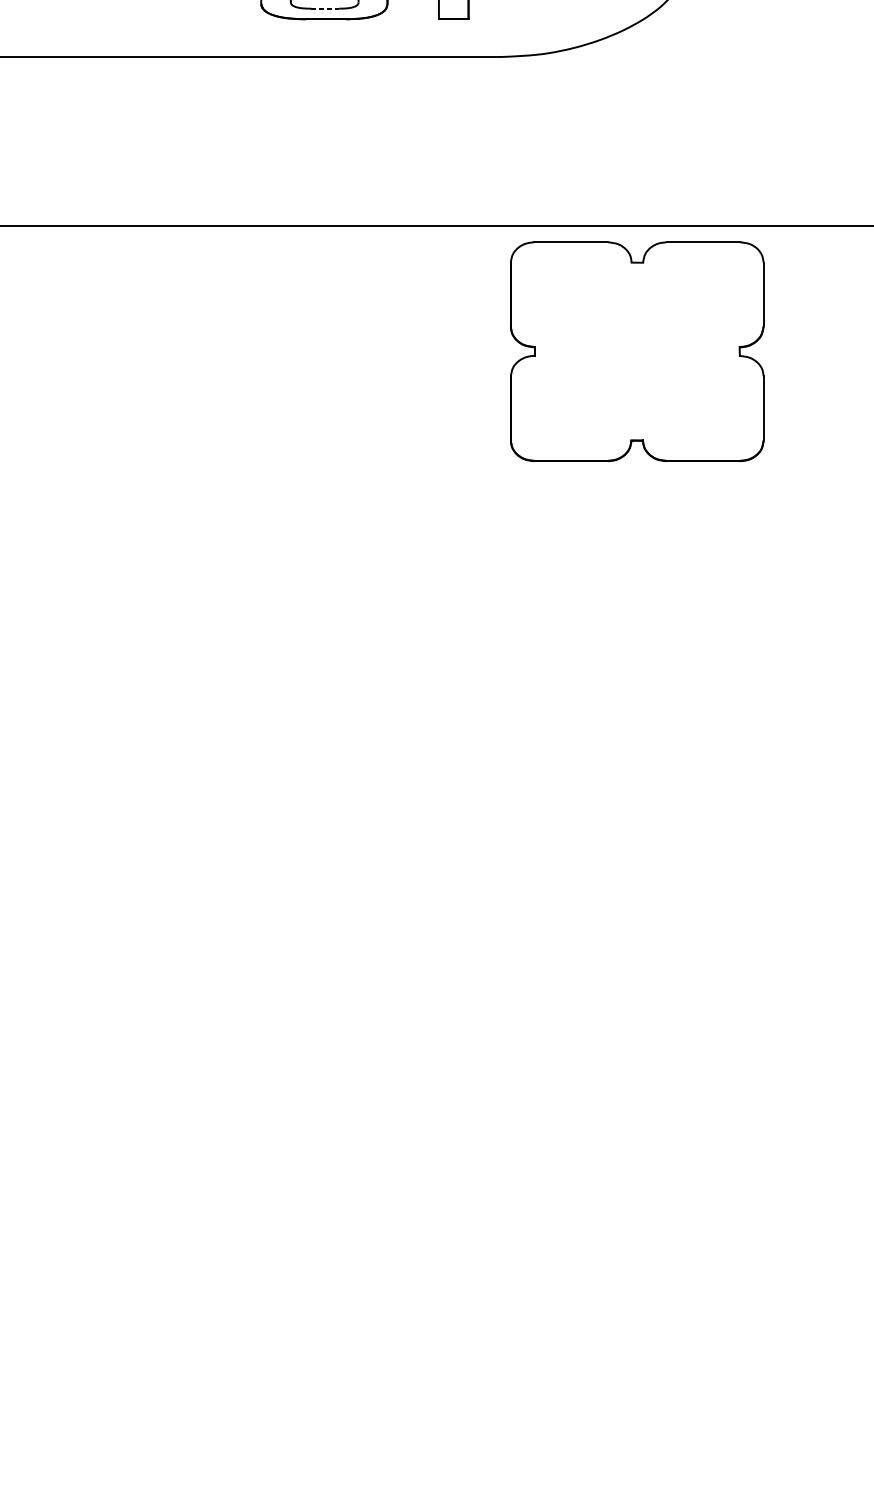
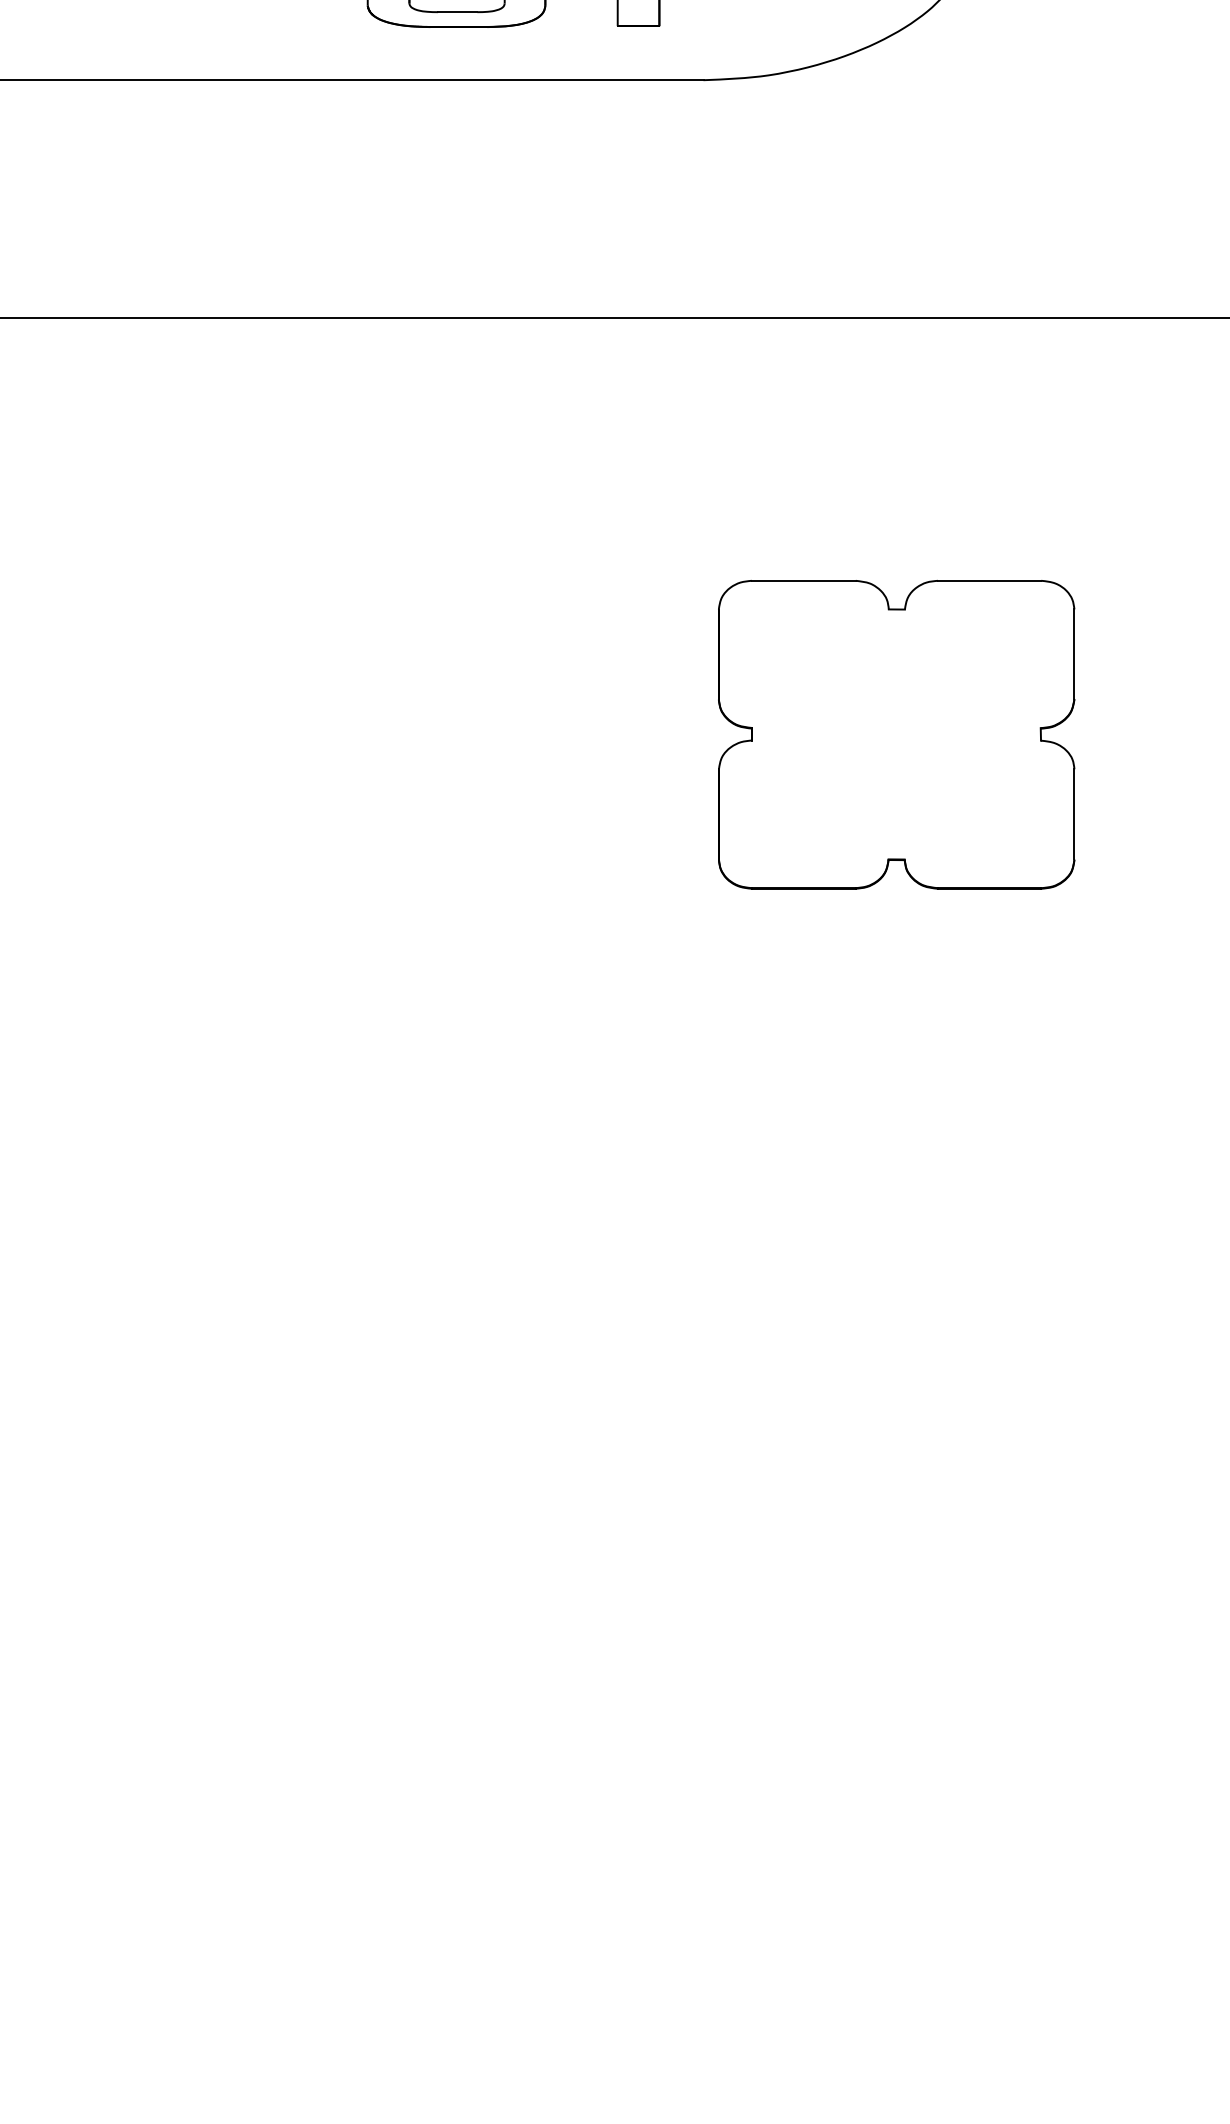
line: (325, 8) -> (457, 12), dashed -> solid
part: (637, 351) -> (896, 734), moved

